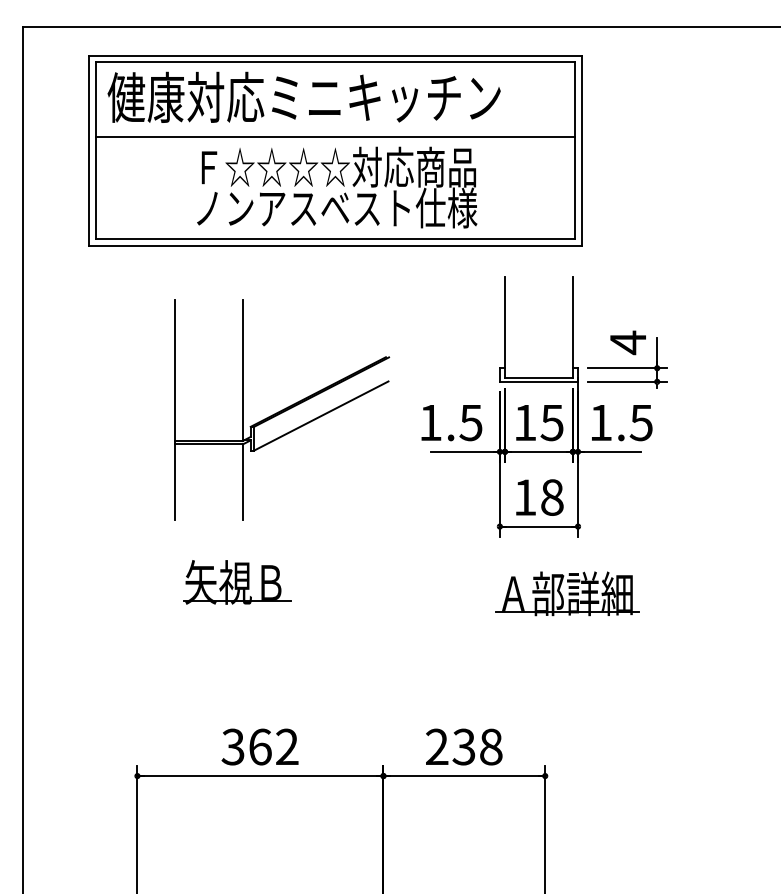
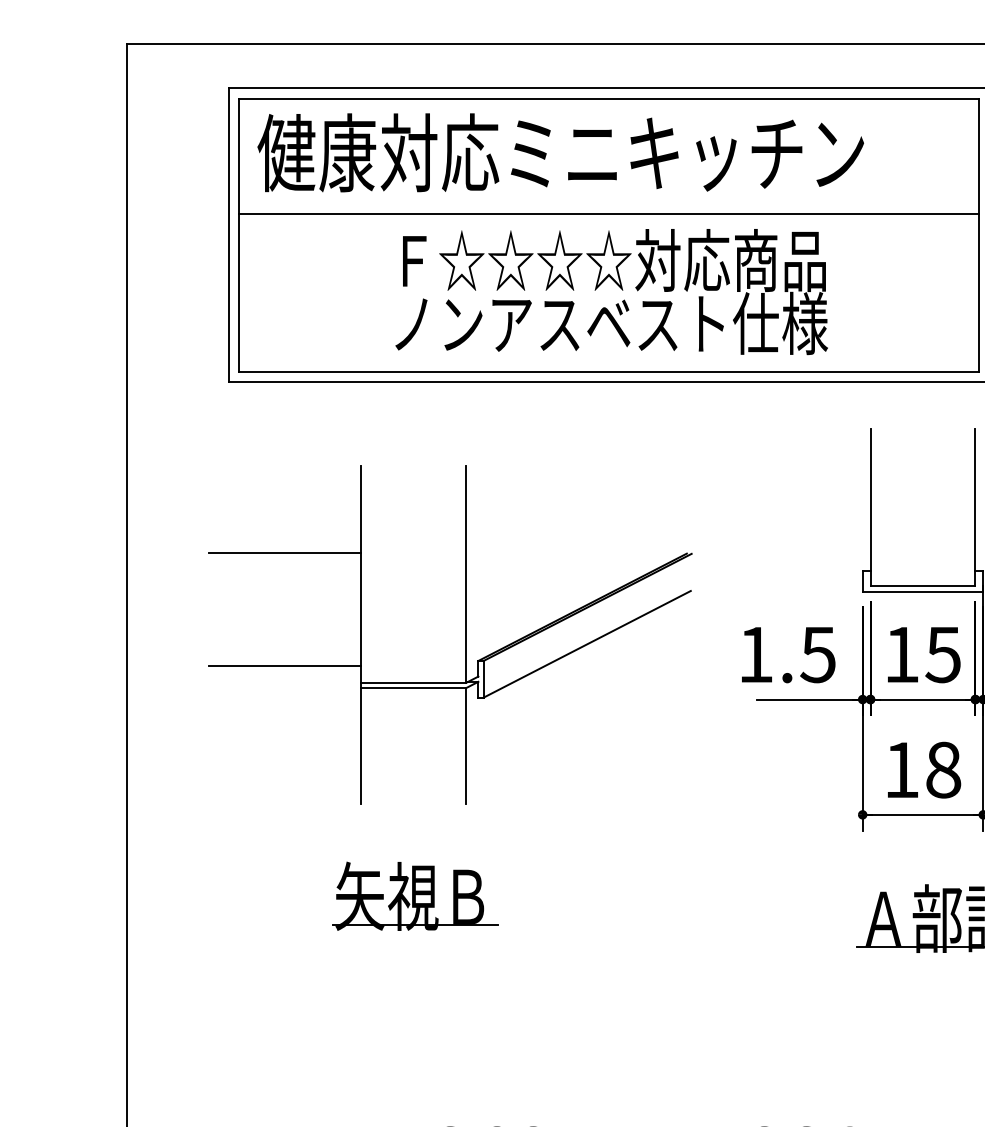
line: (125, 356) -> (285, 552), added
line: (125, 430) -> (285, 666), added
part: (237, 582) -> (416, 896), moved

